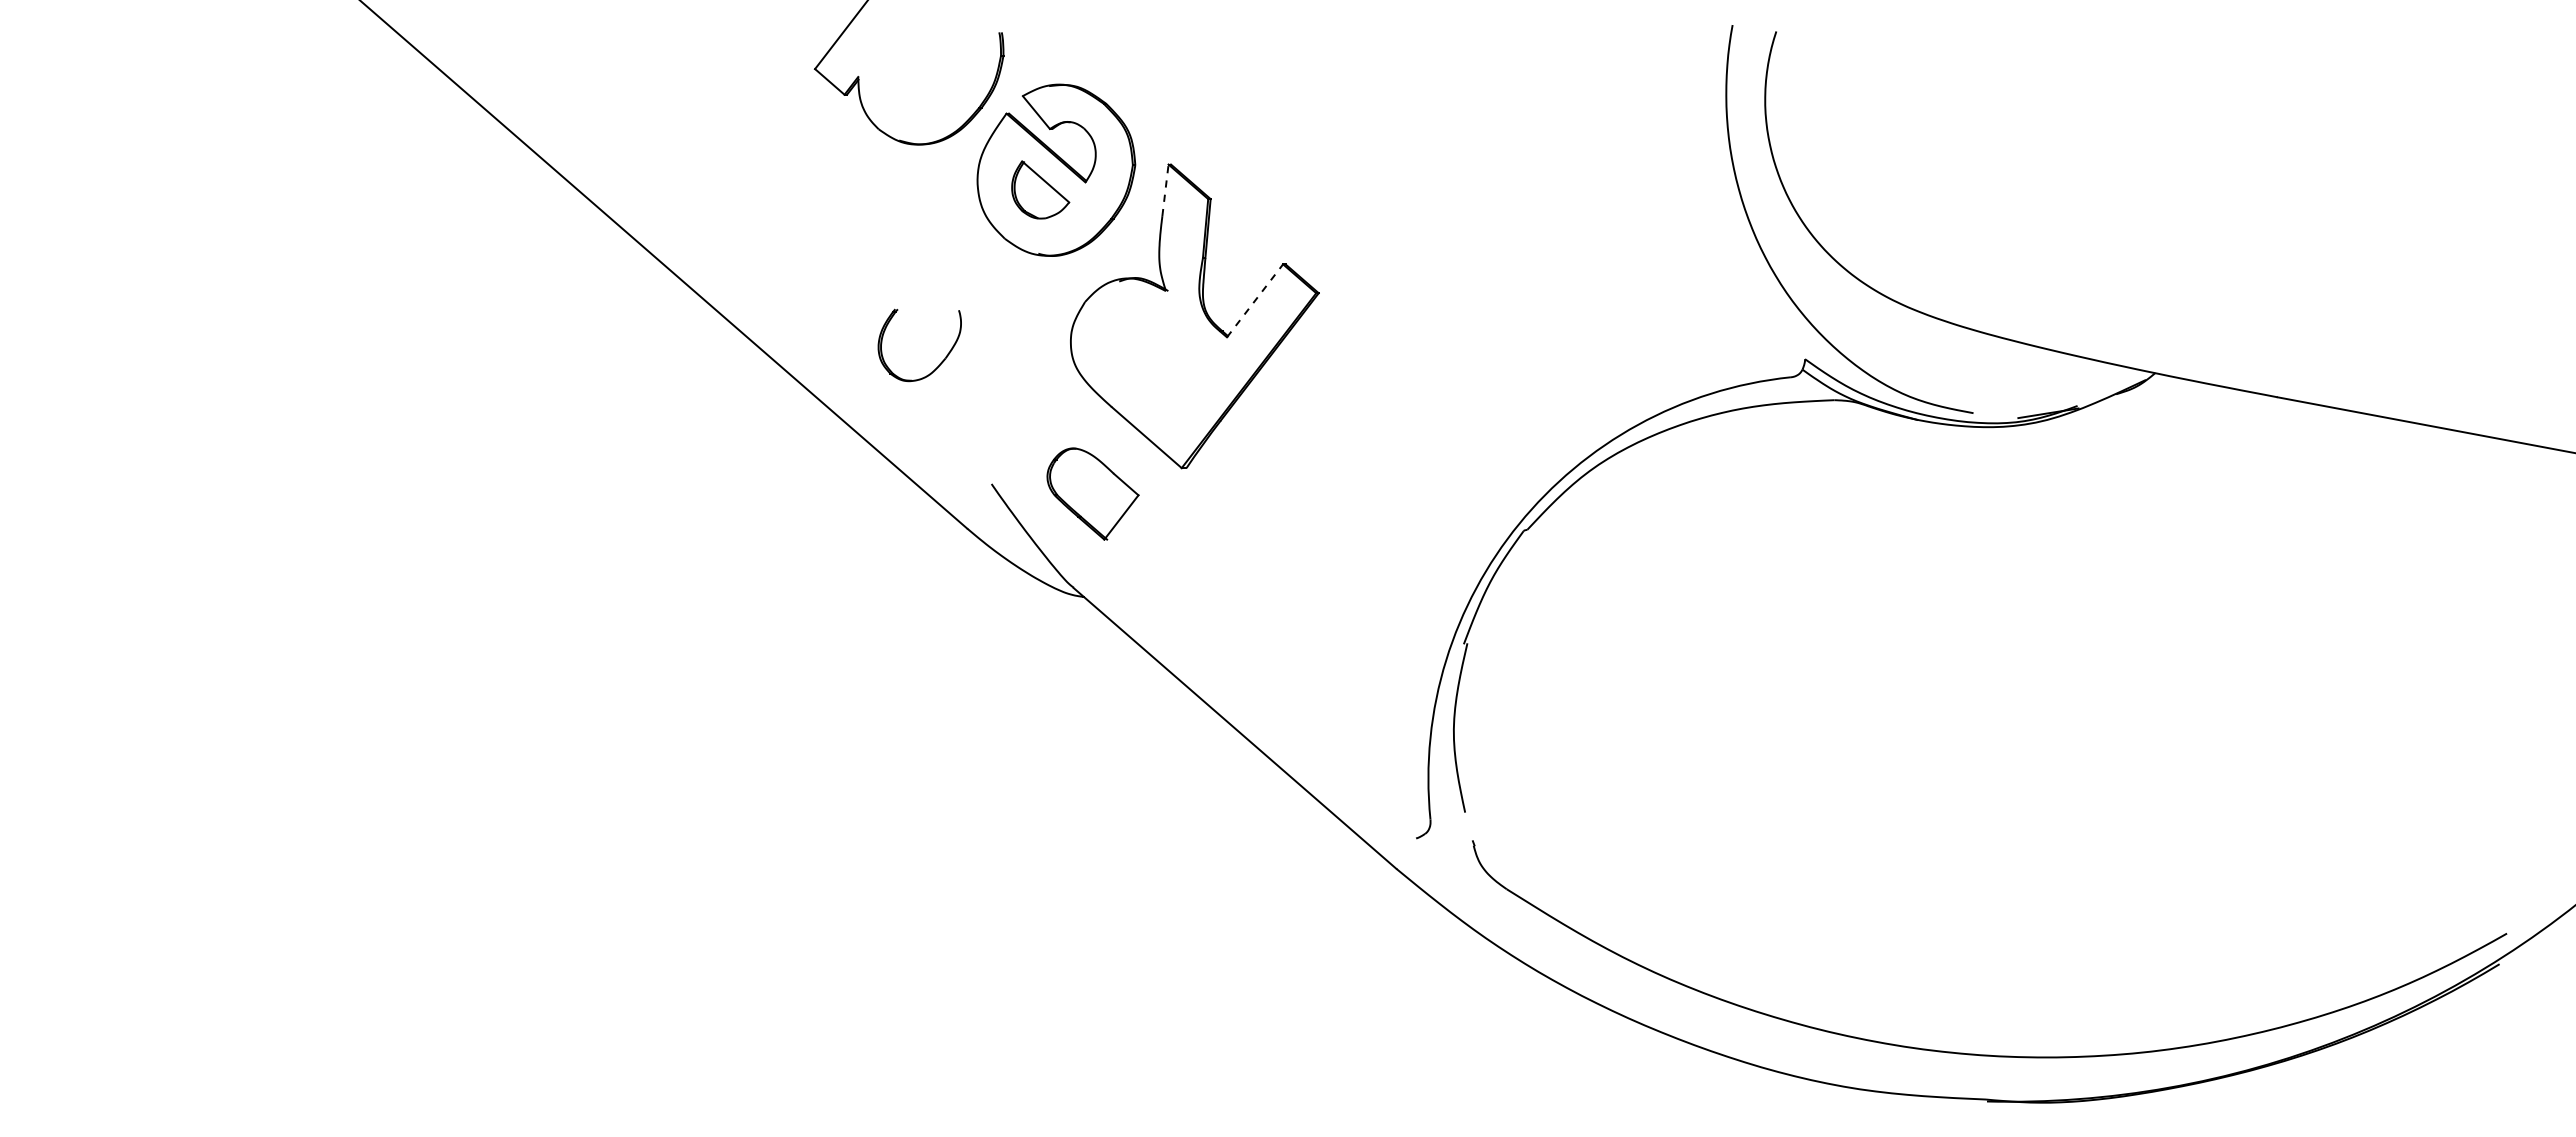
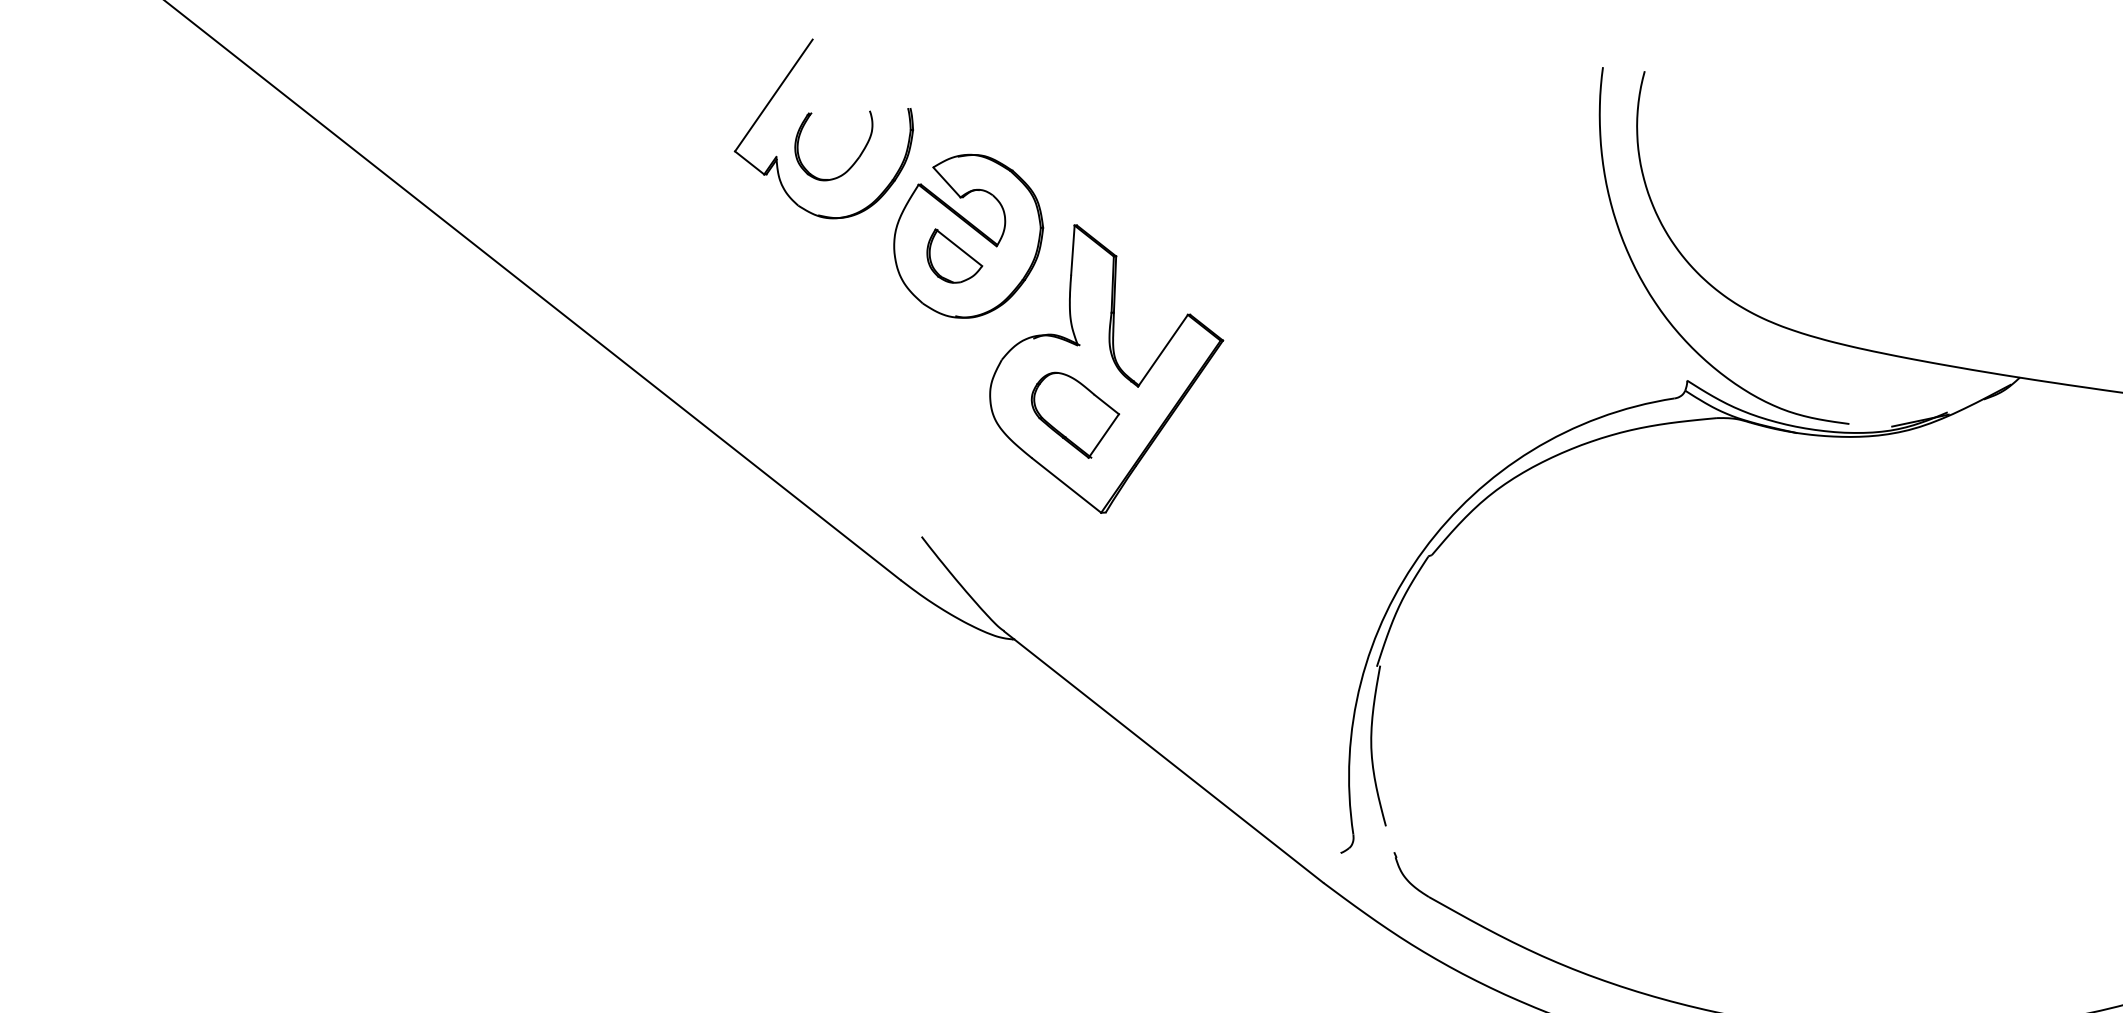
line: (1165, 190) -> (1072, 250), dashed -> solid
line: (1255, 300) -> (1163, 350), dashed -> solid
part: (940, 362) -> (854, 161), moved
part: (1092, 493) -> (1075, 414), moved

